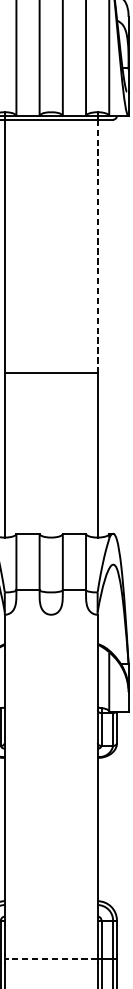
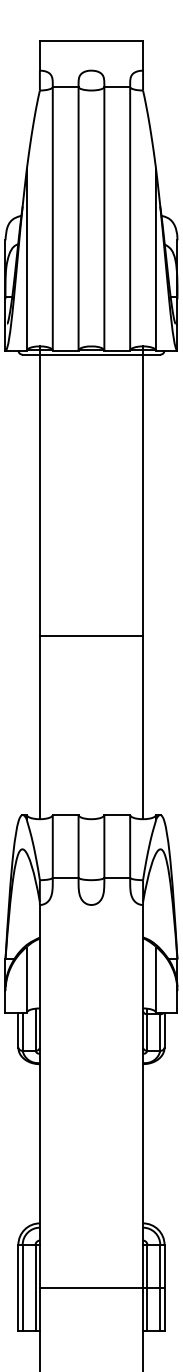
line: (98, 246) -> (143, 495), dashed -> solid
line: (51, 958) -> (91, 1287), dashed -> solid

